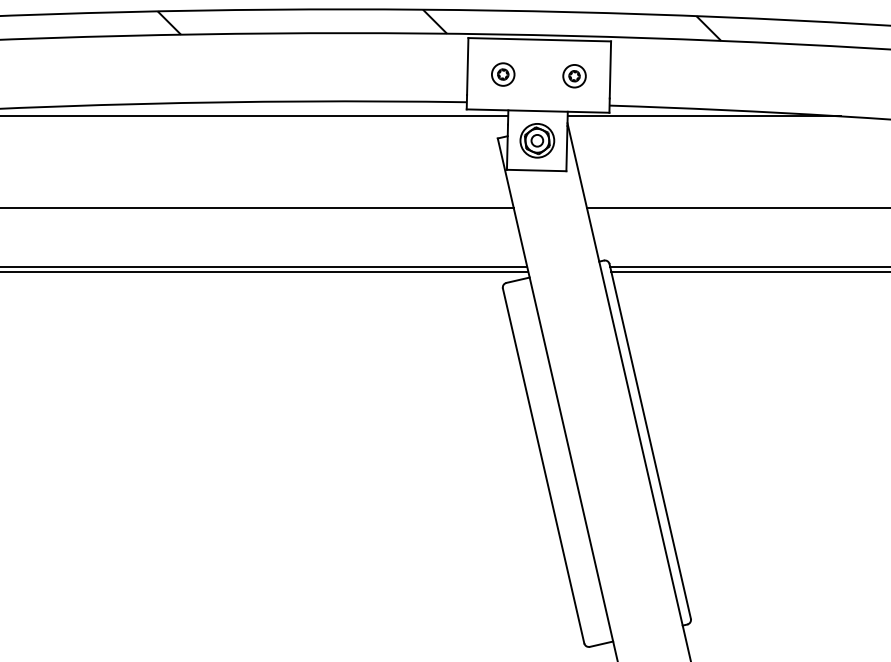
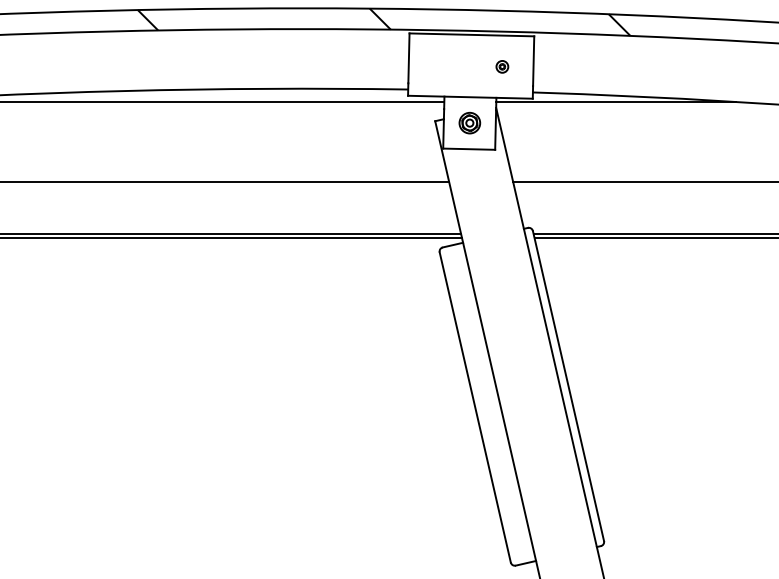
part: (502, 74) -> (439, 65), removed
part: (574, 75) -> (502, 66), size x0.6
part: (537, 139) -> (469, 122), size x0.7

